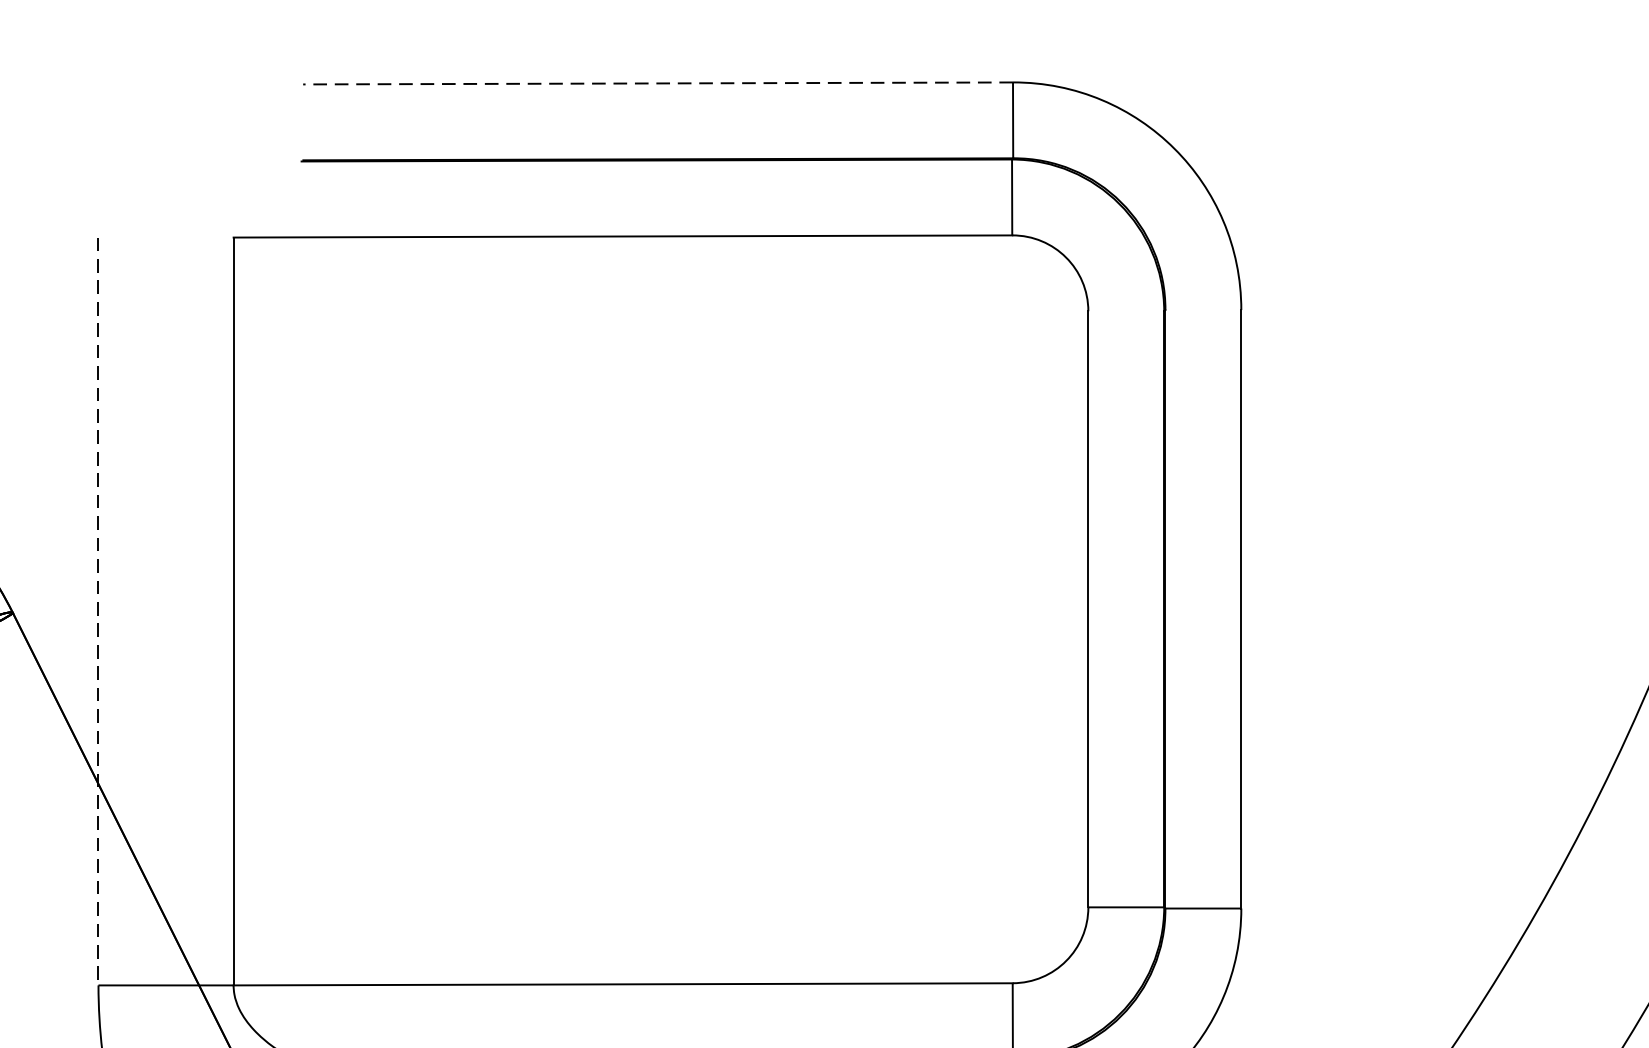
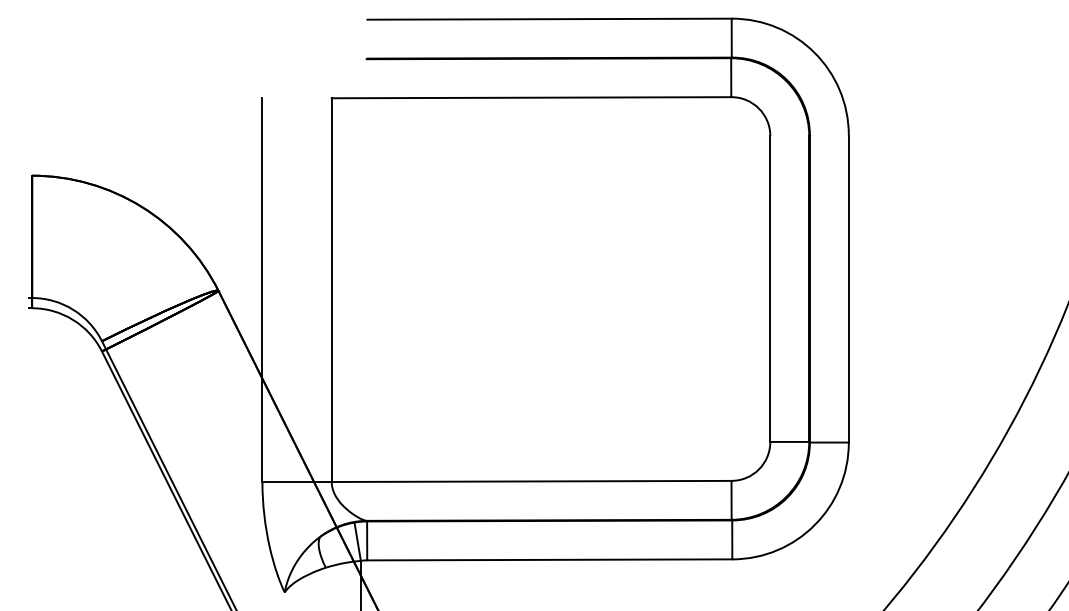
line: (657, 84) -> (549, 19), dashed -> solid
line: (98, 612) -> (262, 290), dashed -> solid

